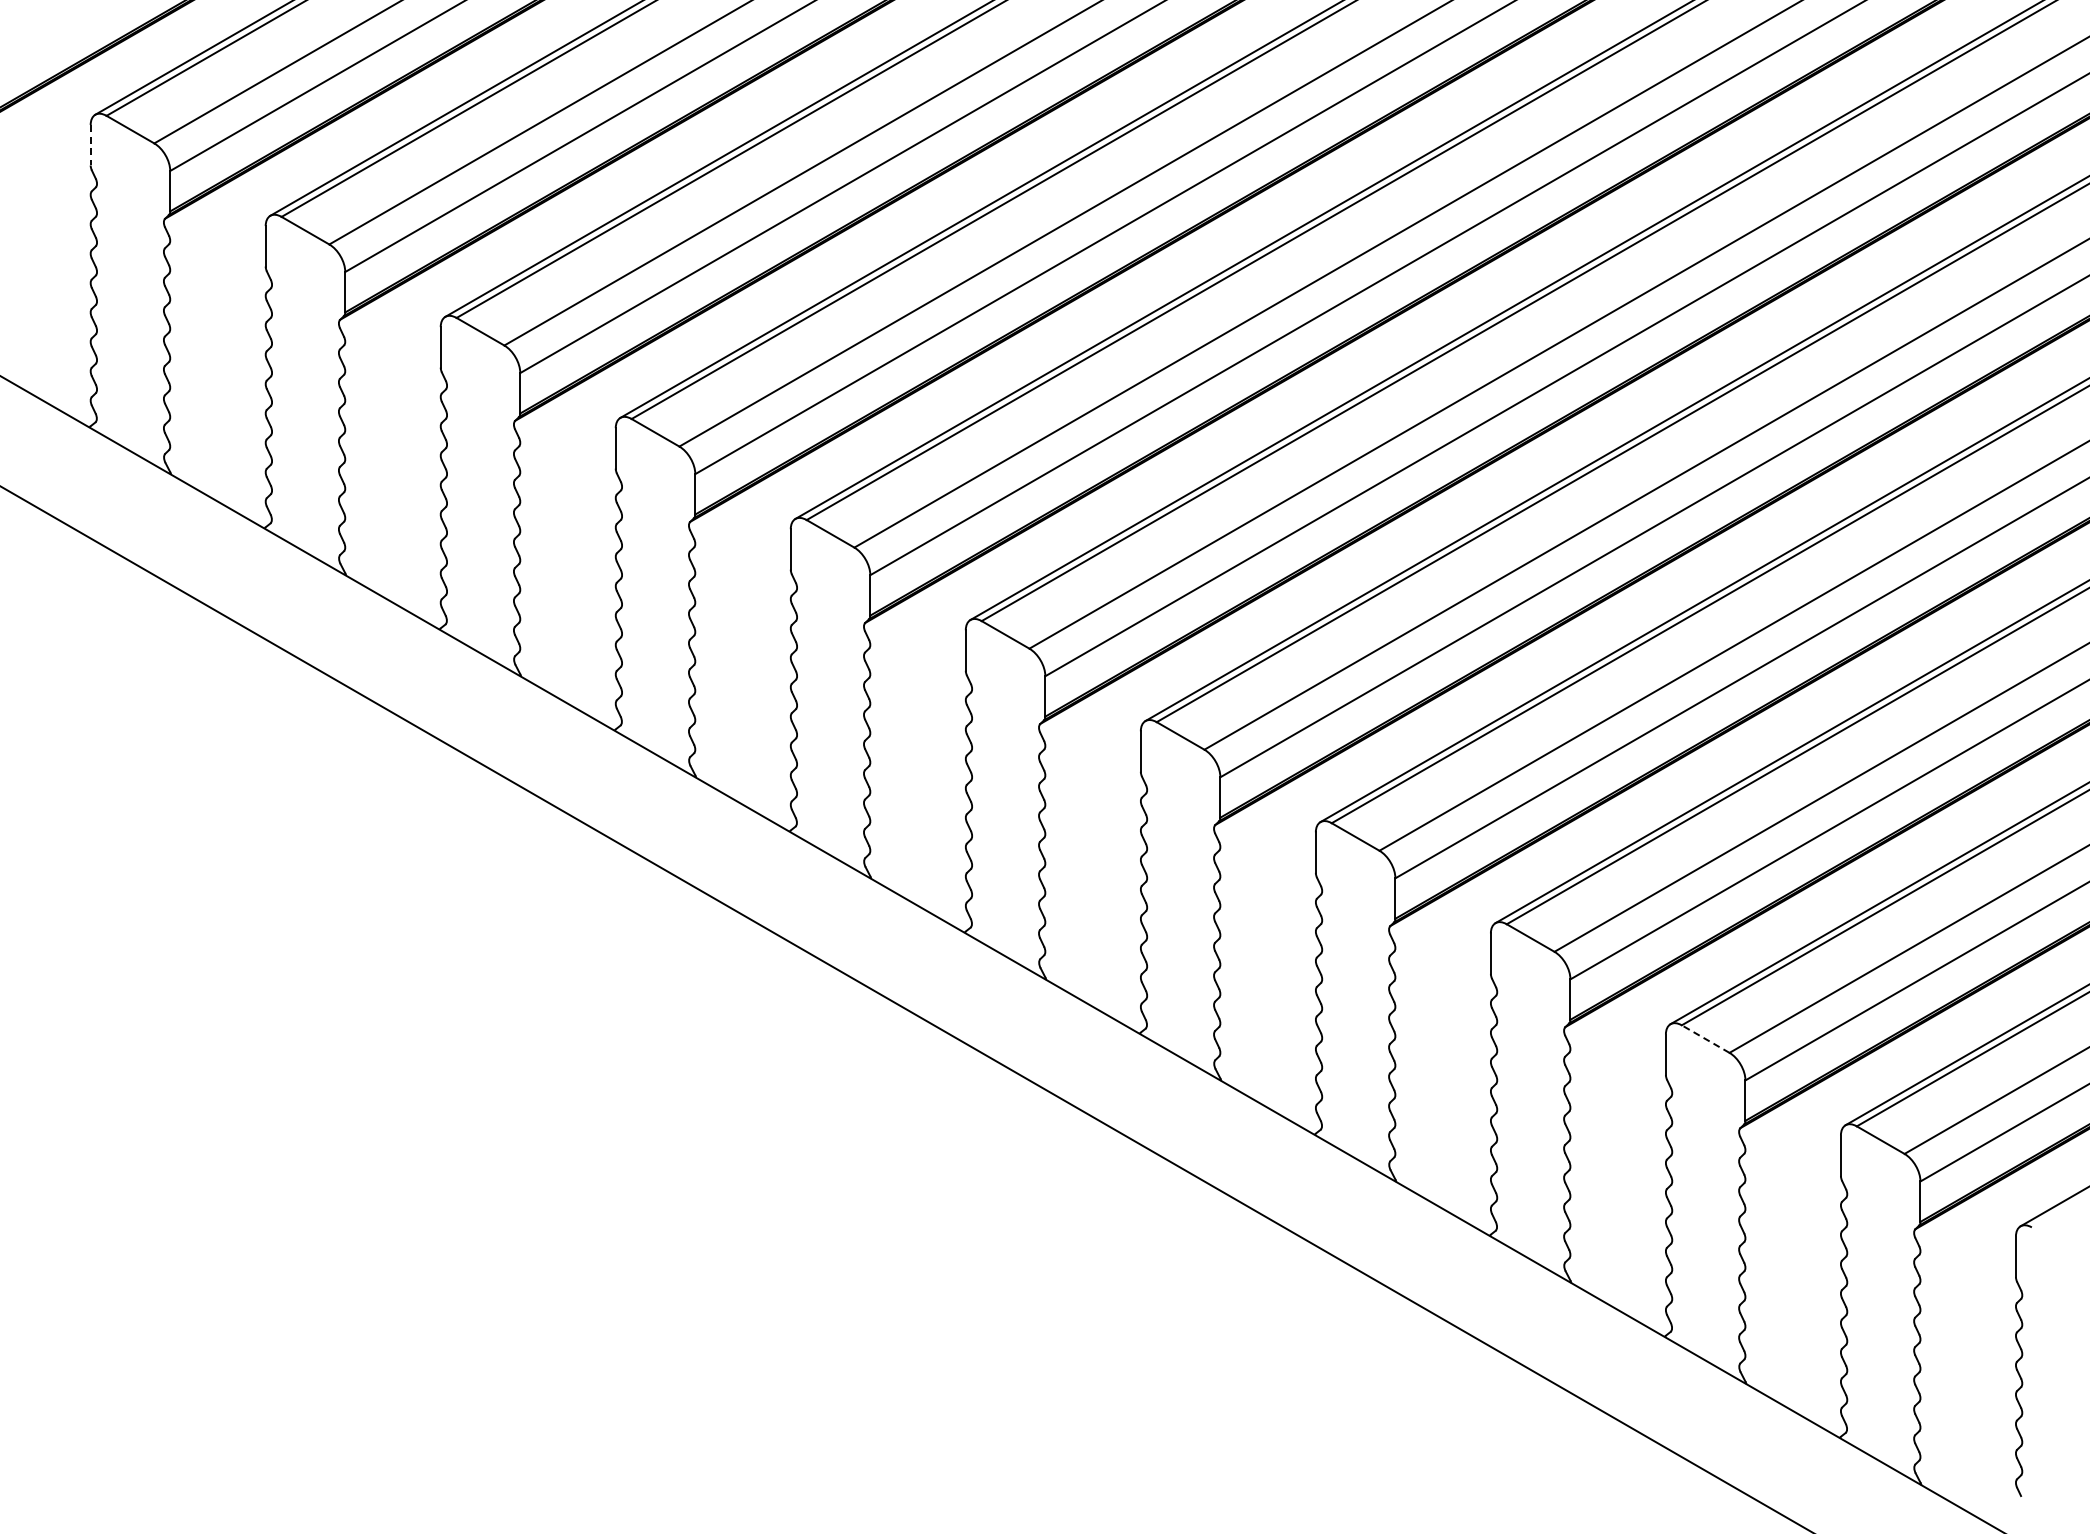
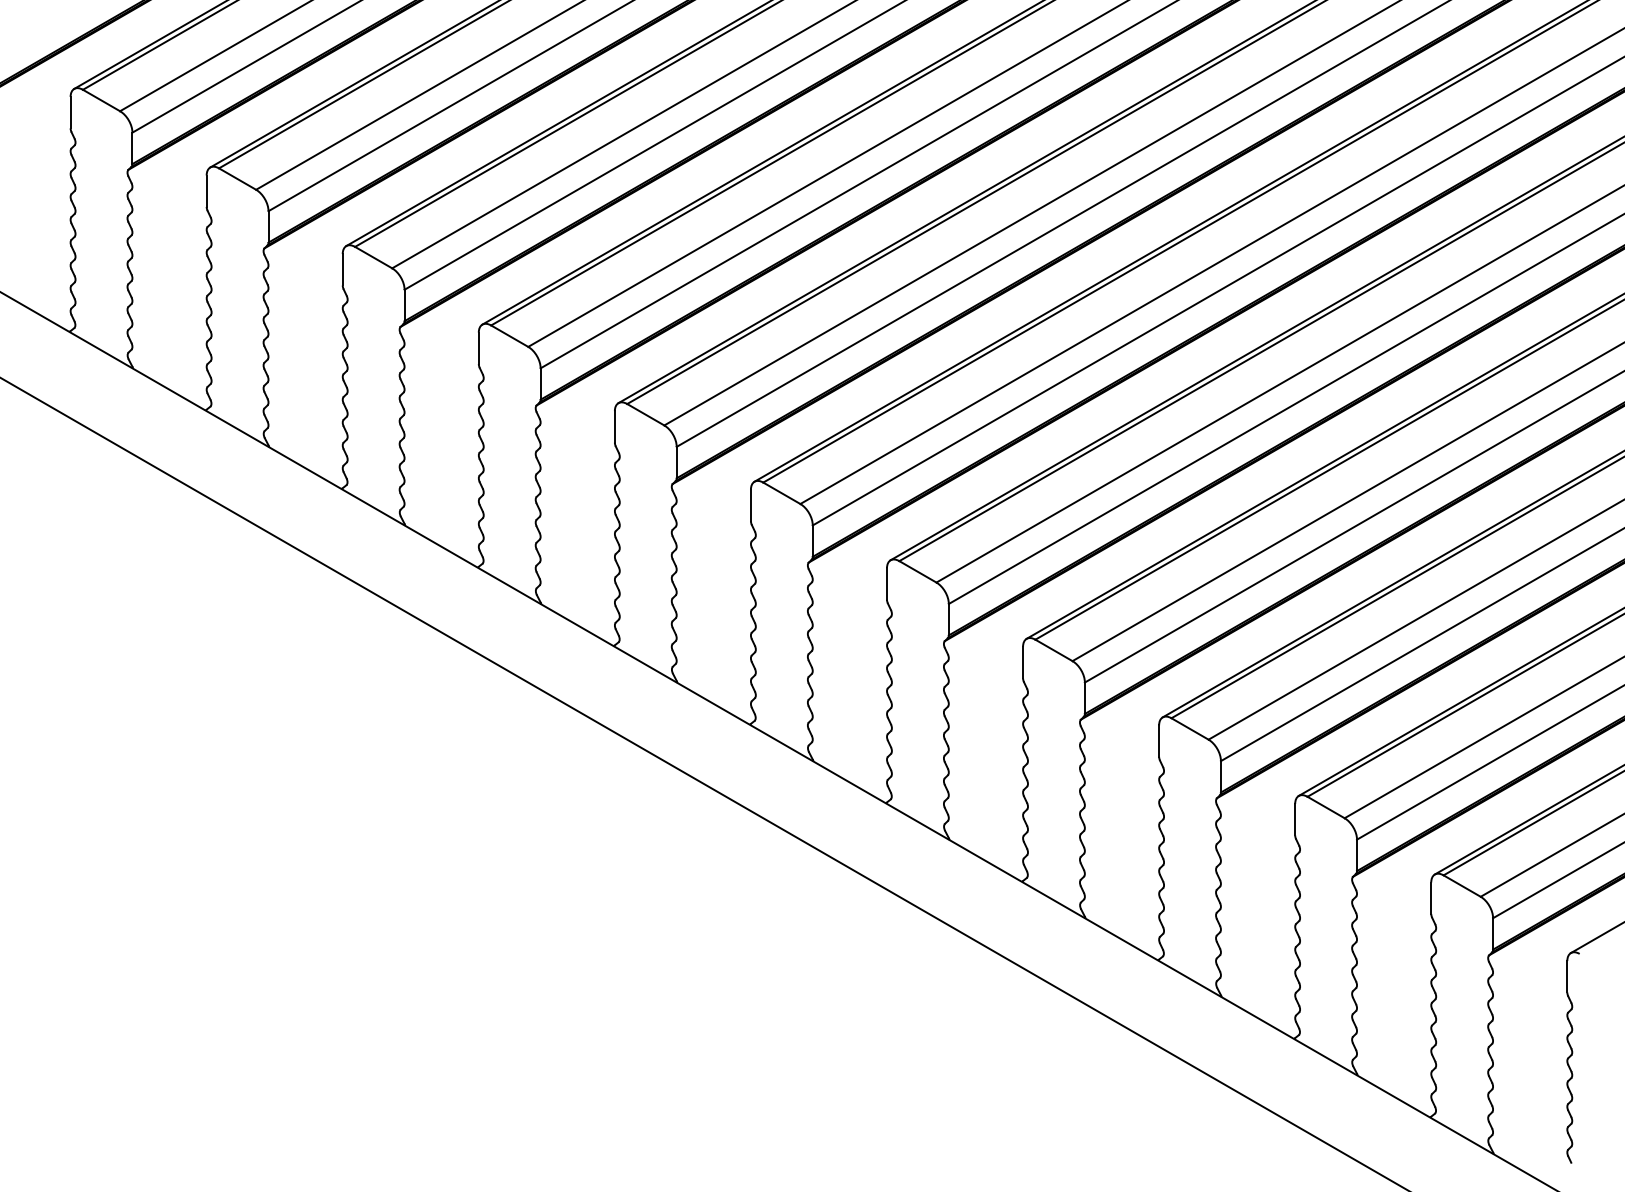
line: (90, 145) -> (70, 112), dashed -> solid
line: (1705, 1039) -> (1325, 807), dashed -> solid

